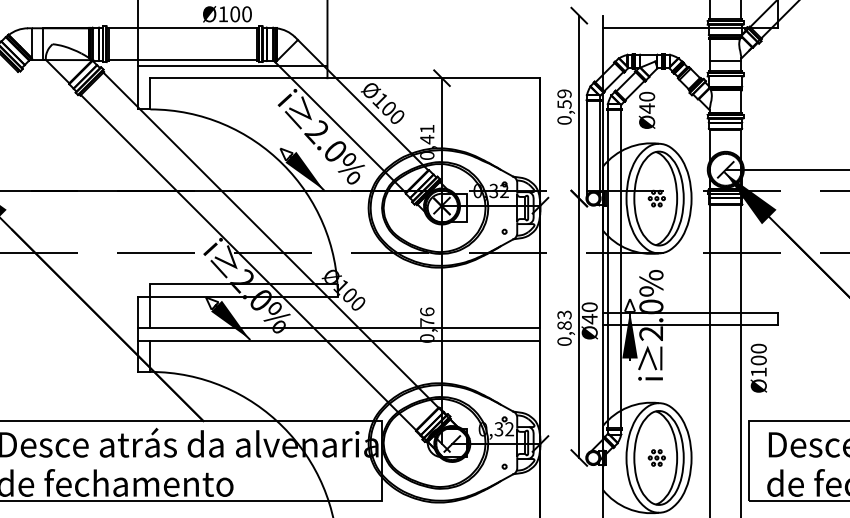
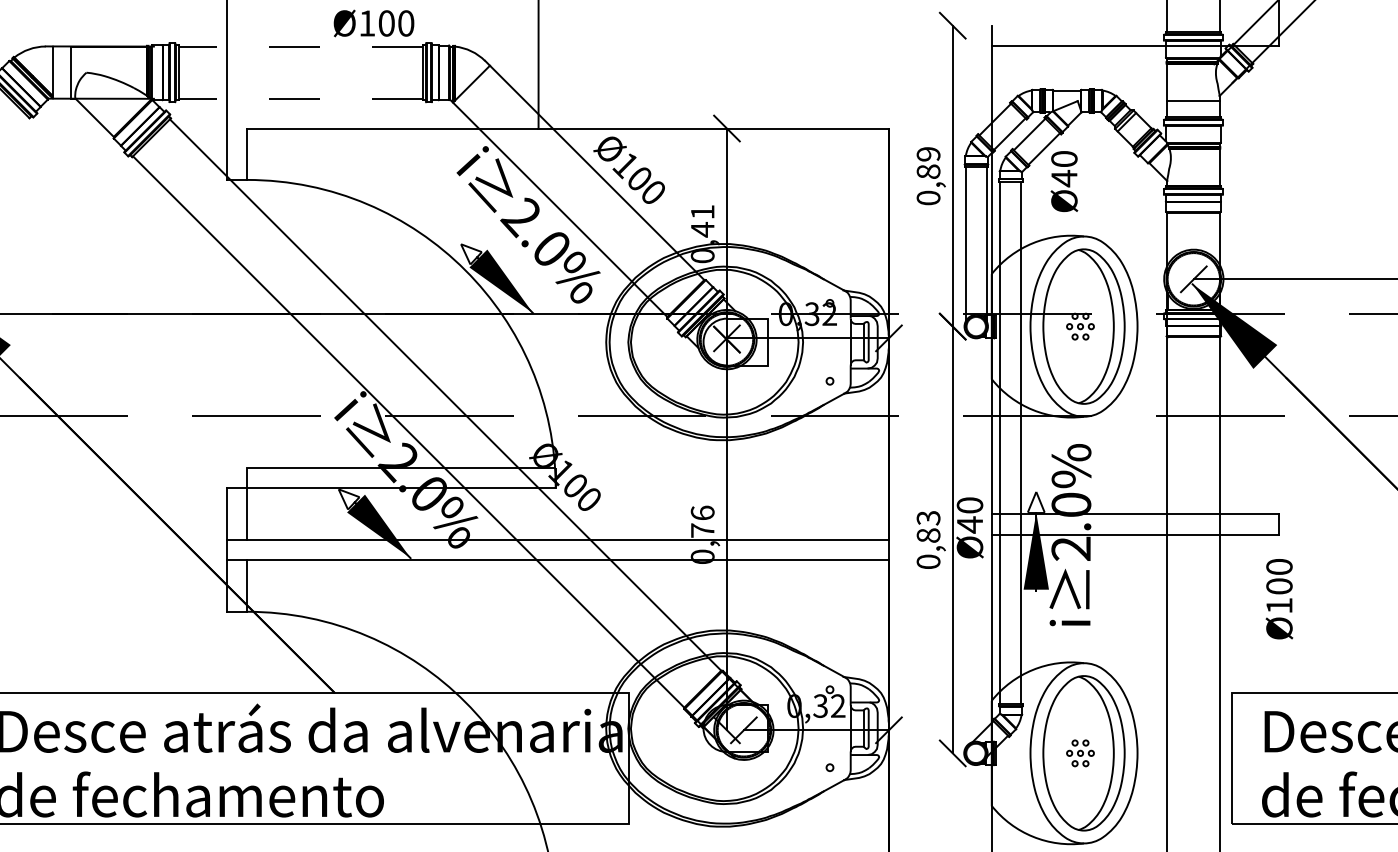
line: (182, 28) -> (300, 46), solid -> dashed
line: (182, 60) -> (300, 99), solid -> dashed
line: (232, 65) -> (382, 107), removed
text: (564, 104) -> (928, 171), 0,59 -> 0,89
text: (758, 367) -> (1278, 597), moved

